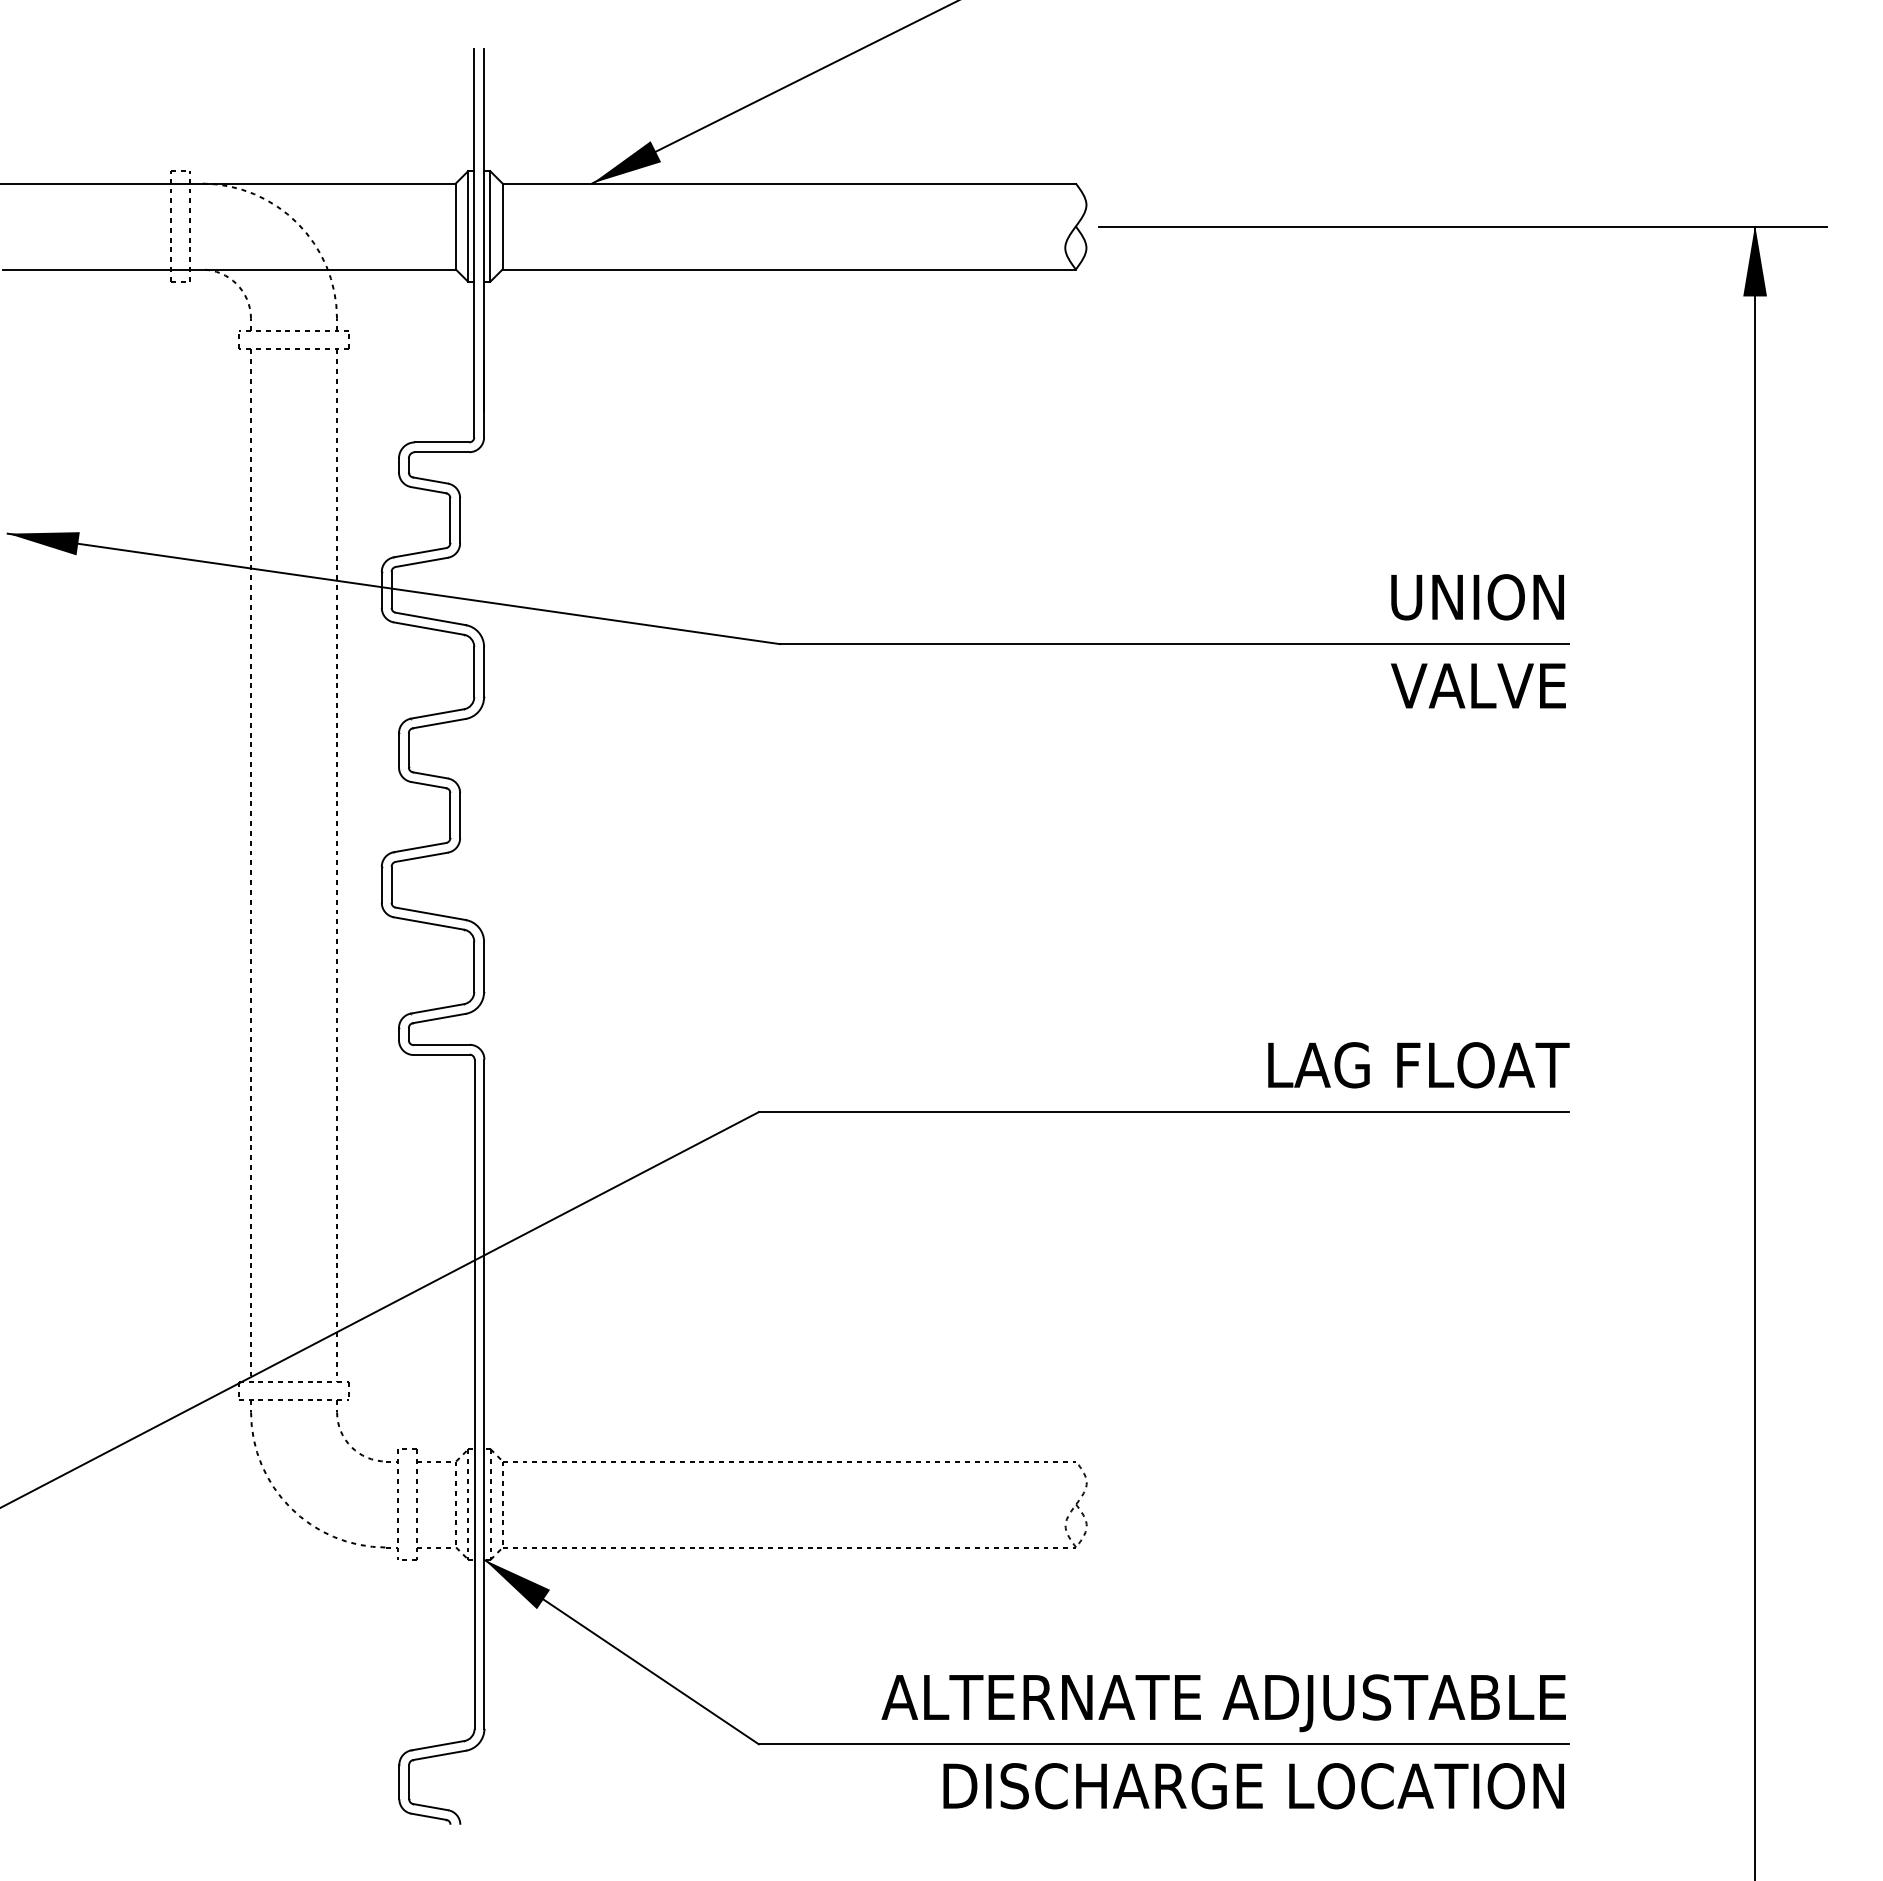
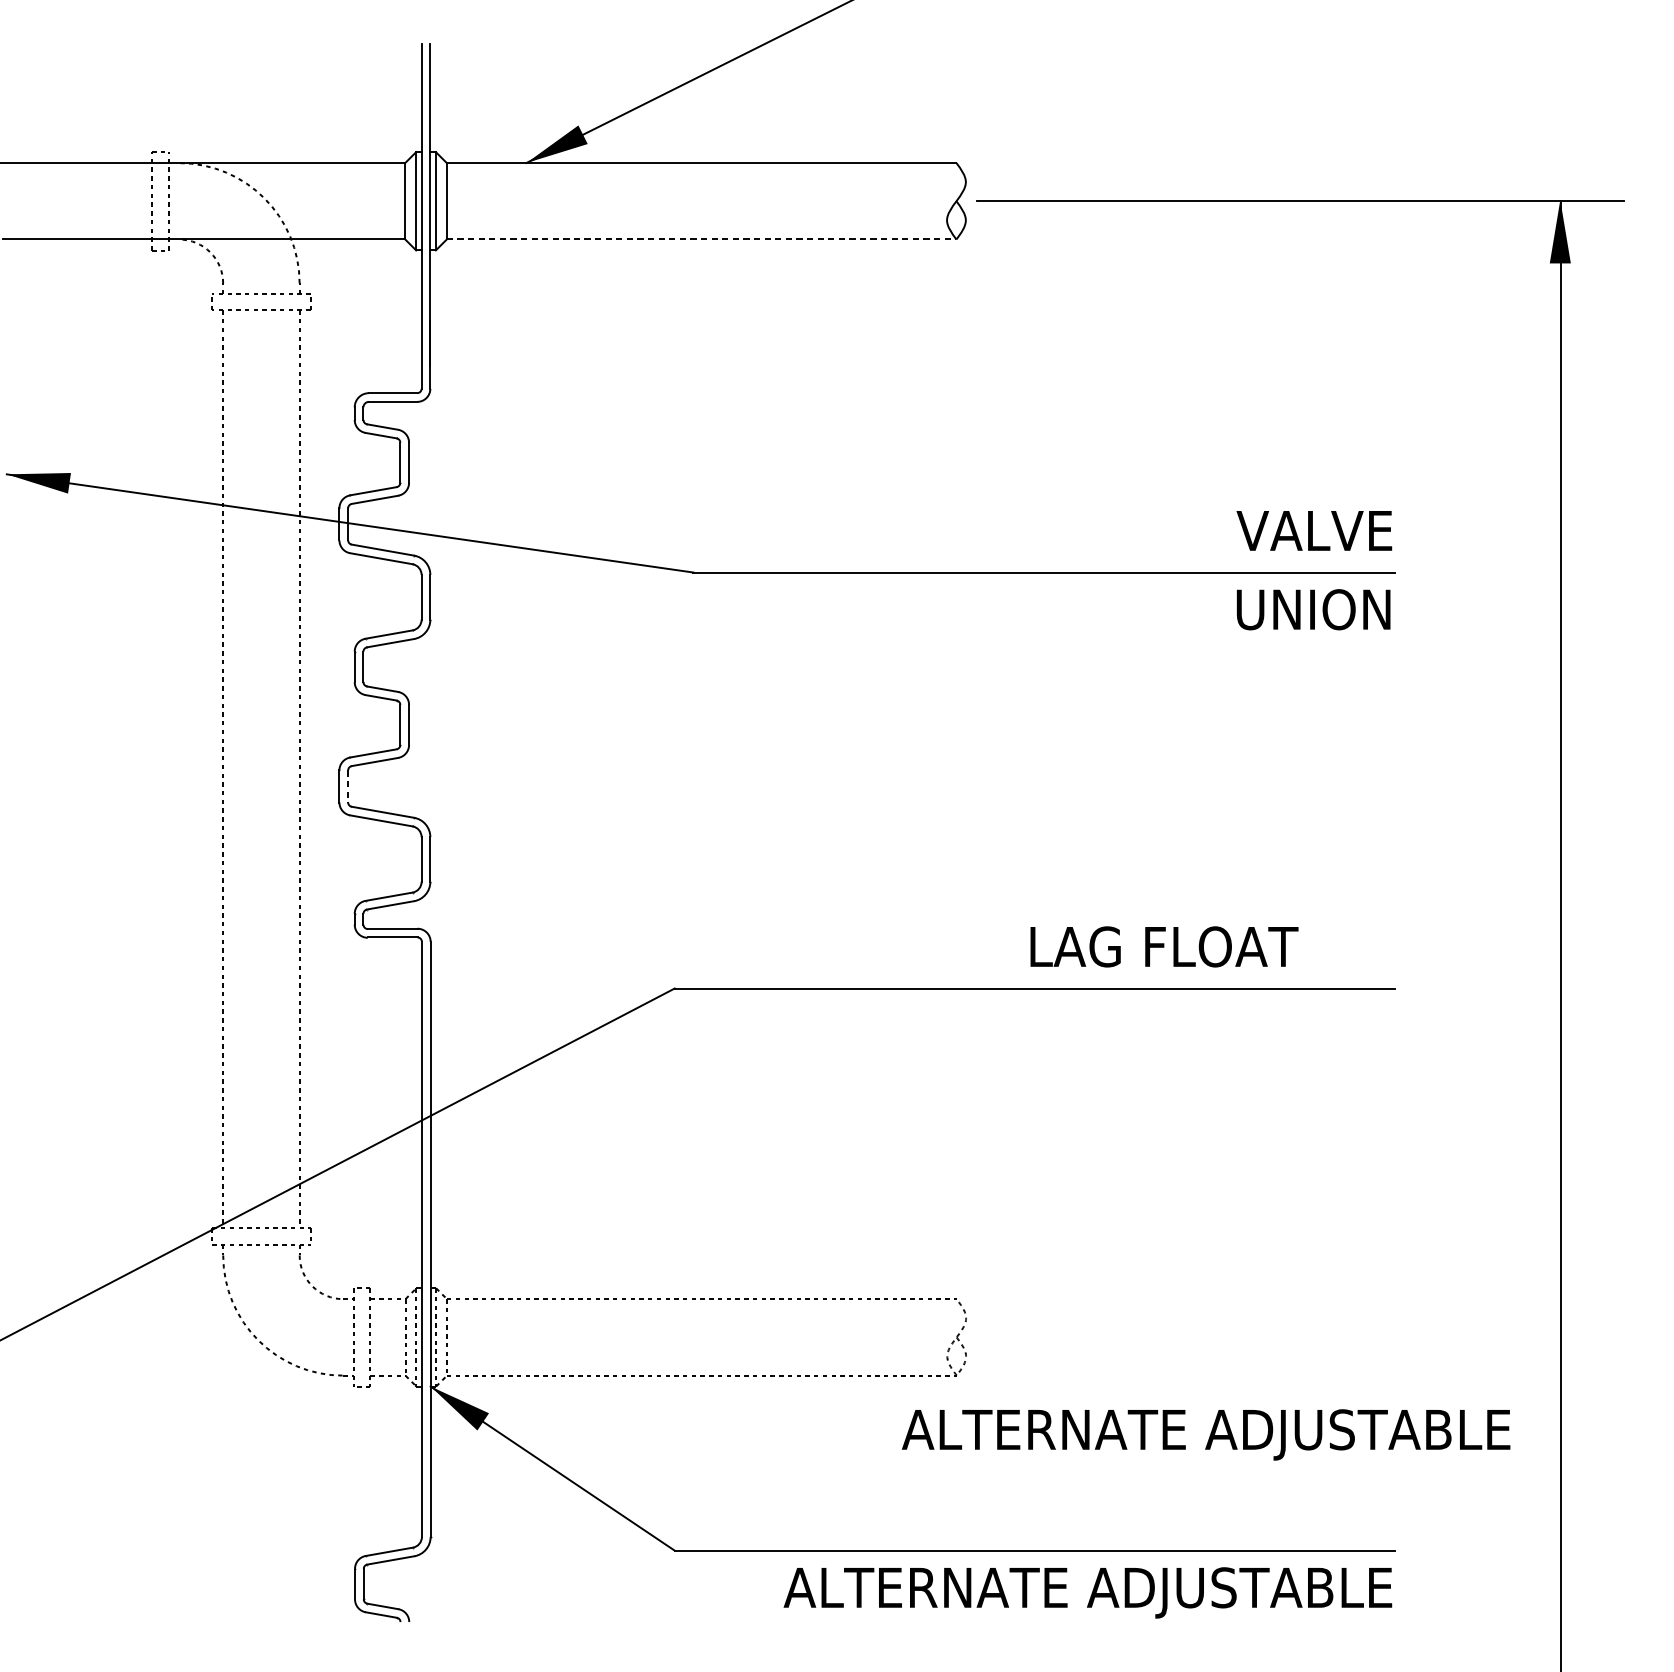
line: (789, 269) -> (701, 239), solid -> dashed
text: (1478, 597) -> (1314, 531), UNION -> VALVE
text: (1478, 685) -> (1314, 609), VALVE -> UNION
line: (391, 885) -> (348, 787), solid -> dashed
text: (1418, 1065) -> (1164, 947), moved
text: (1223, 1703) -> (1205, 1435), moved
text: (1223, 1791) -> (1087, 1592), DISCHARGE LOCATION -> ALTERNATE ADJUSTABLE

